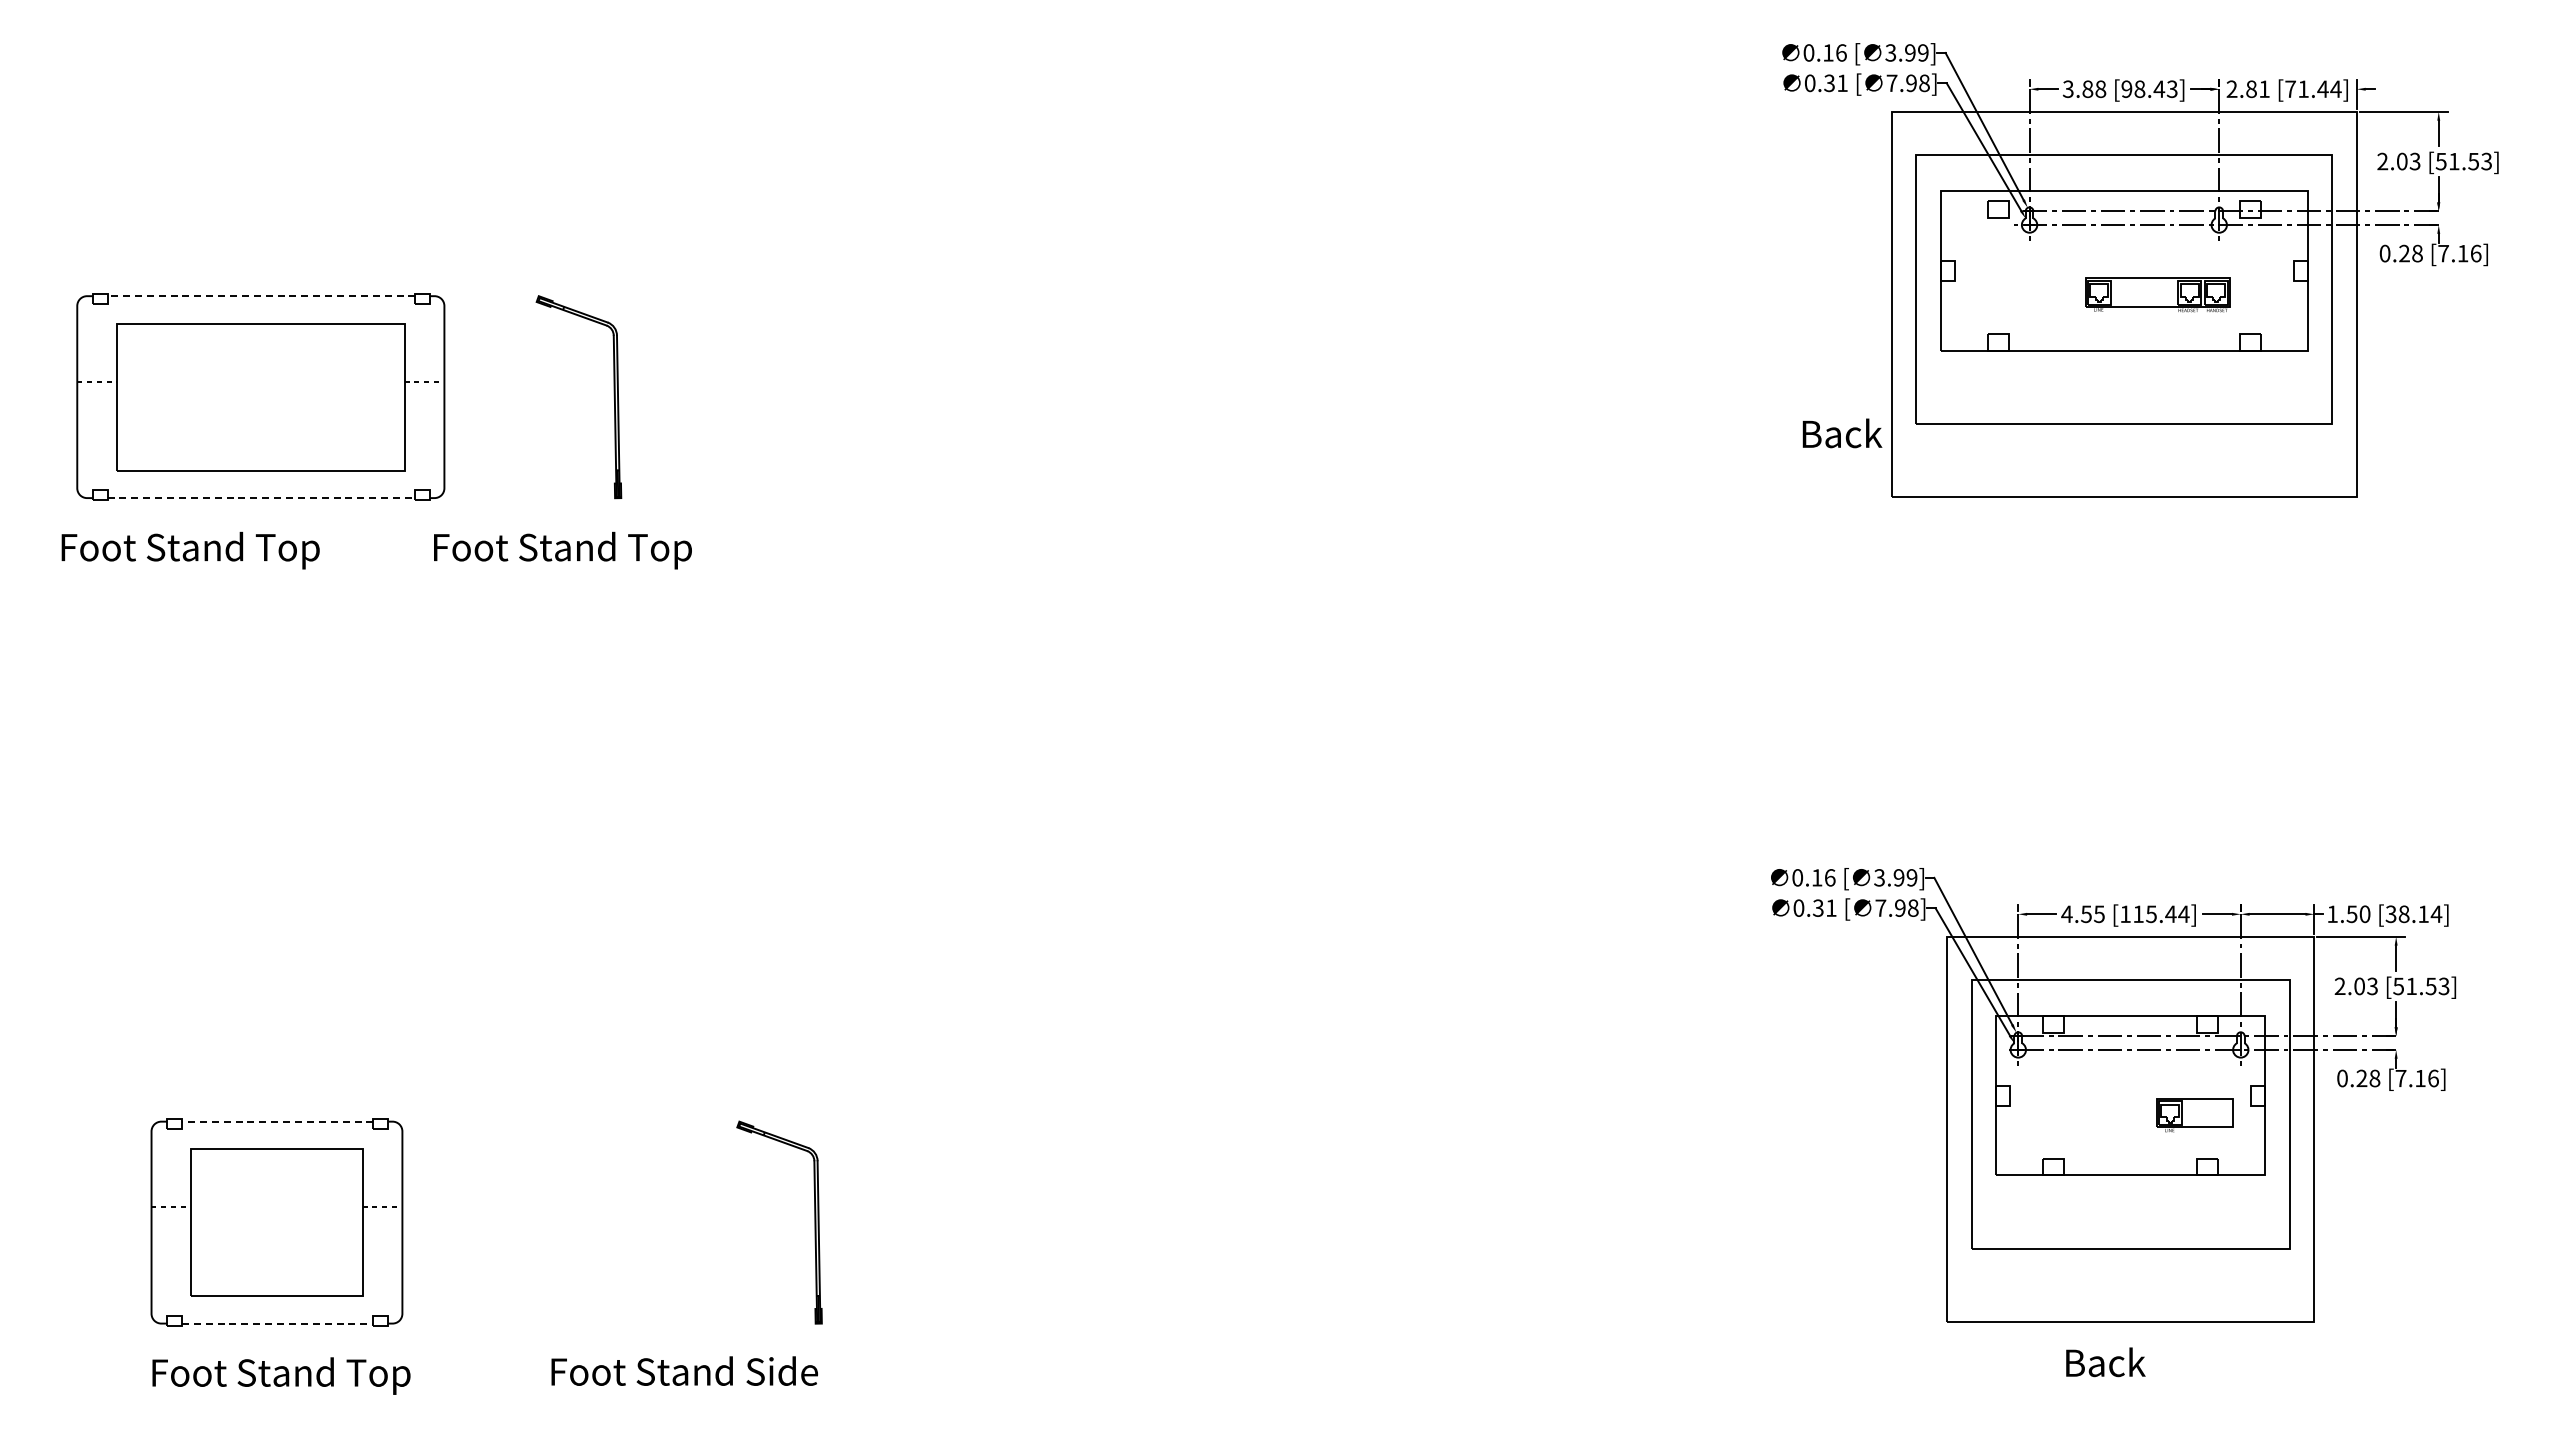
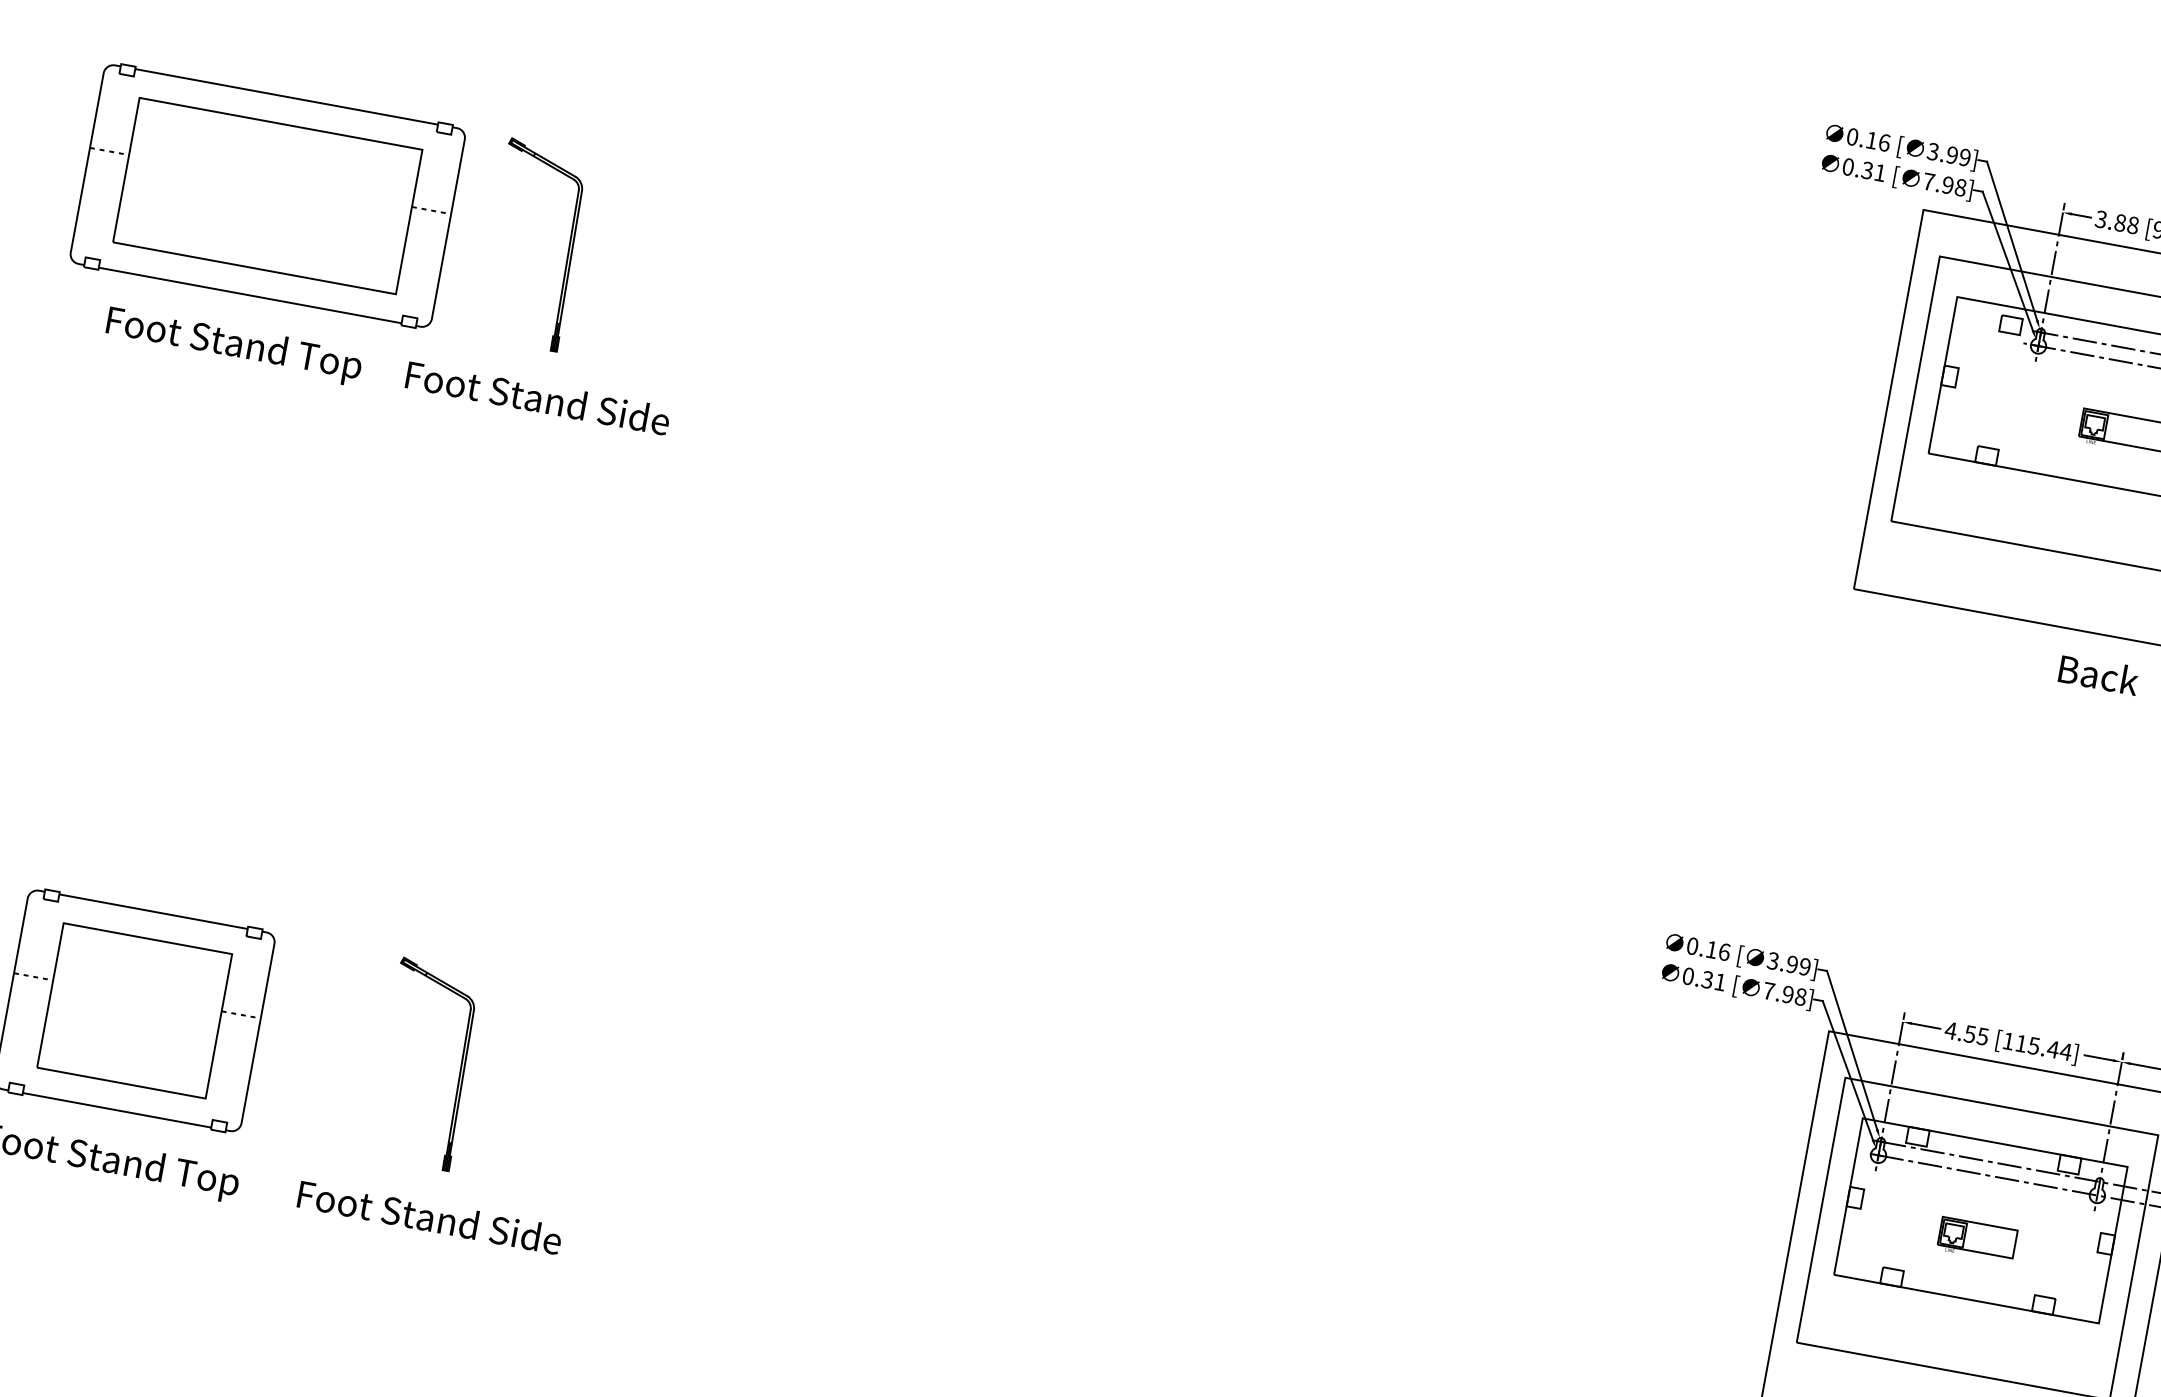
line: (261, 296) -> (286, 97), dashed -> solid
part: (613, 397) -> (567, 251), moved
text: (1842, 433) -> (2099, 674), moved
line: (261, 498) -> (250, 295), dashed -> solid
text: (190, 550) -> (233, 345), moved
text: (563, 550) -> (537, 401), Foot Stand Top -> Foot Stand Side
part: (2194, 1115) -> (1977, 1240), moved
line: (277, 1121) -> (153, 911), dashed -> solid
part: (814, 1222) -> (459, 1070), moved
line: (277, 1323) -> (116, 1110), dashed -> solid
text: (684, 1370) -> (429, 1216), moved

